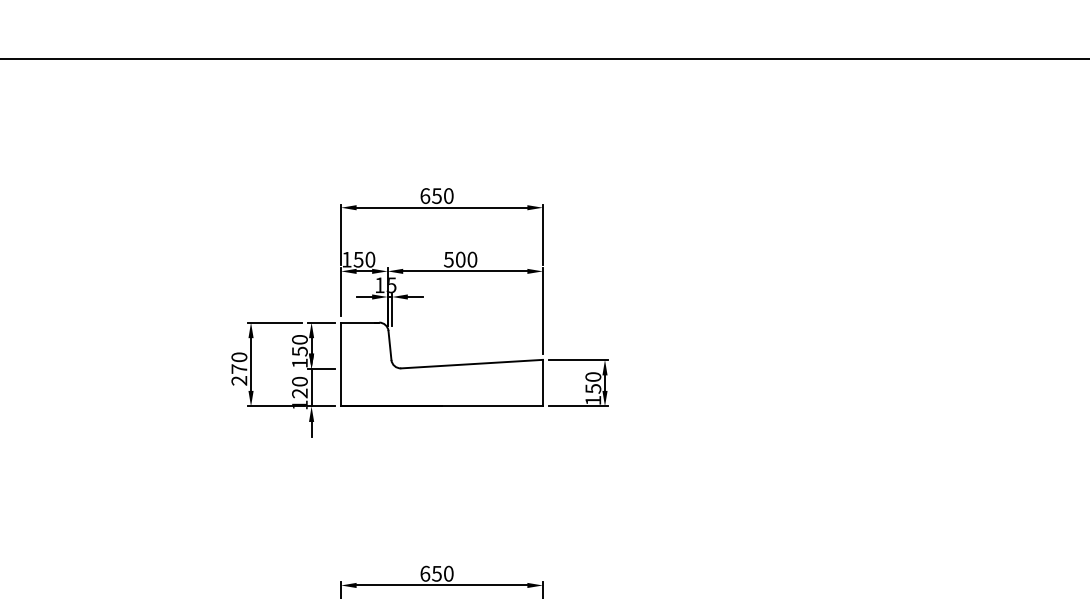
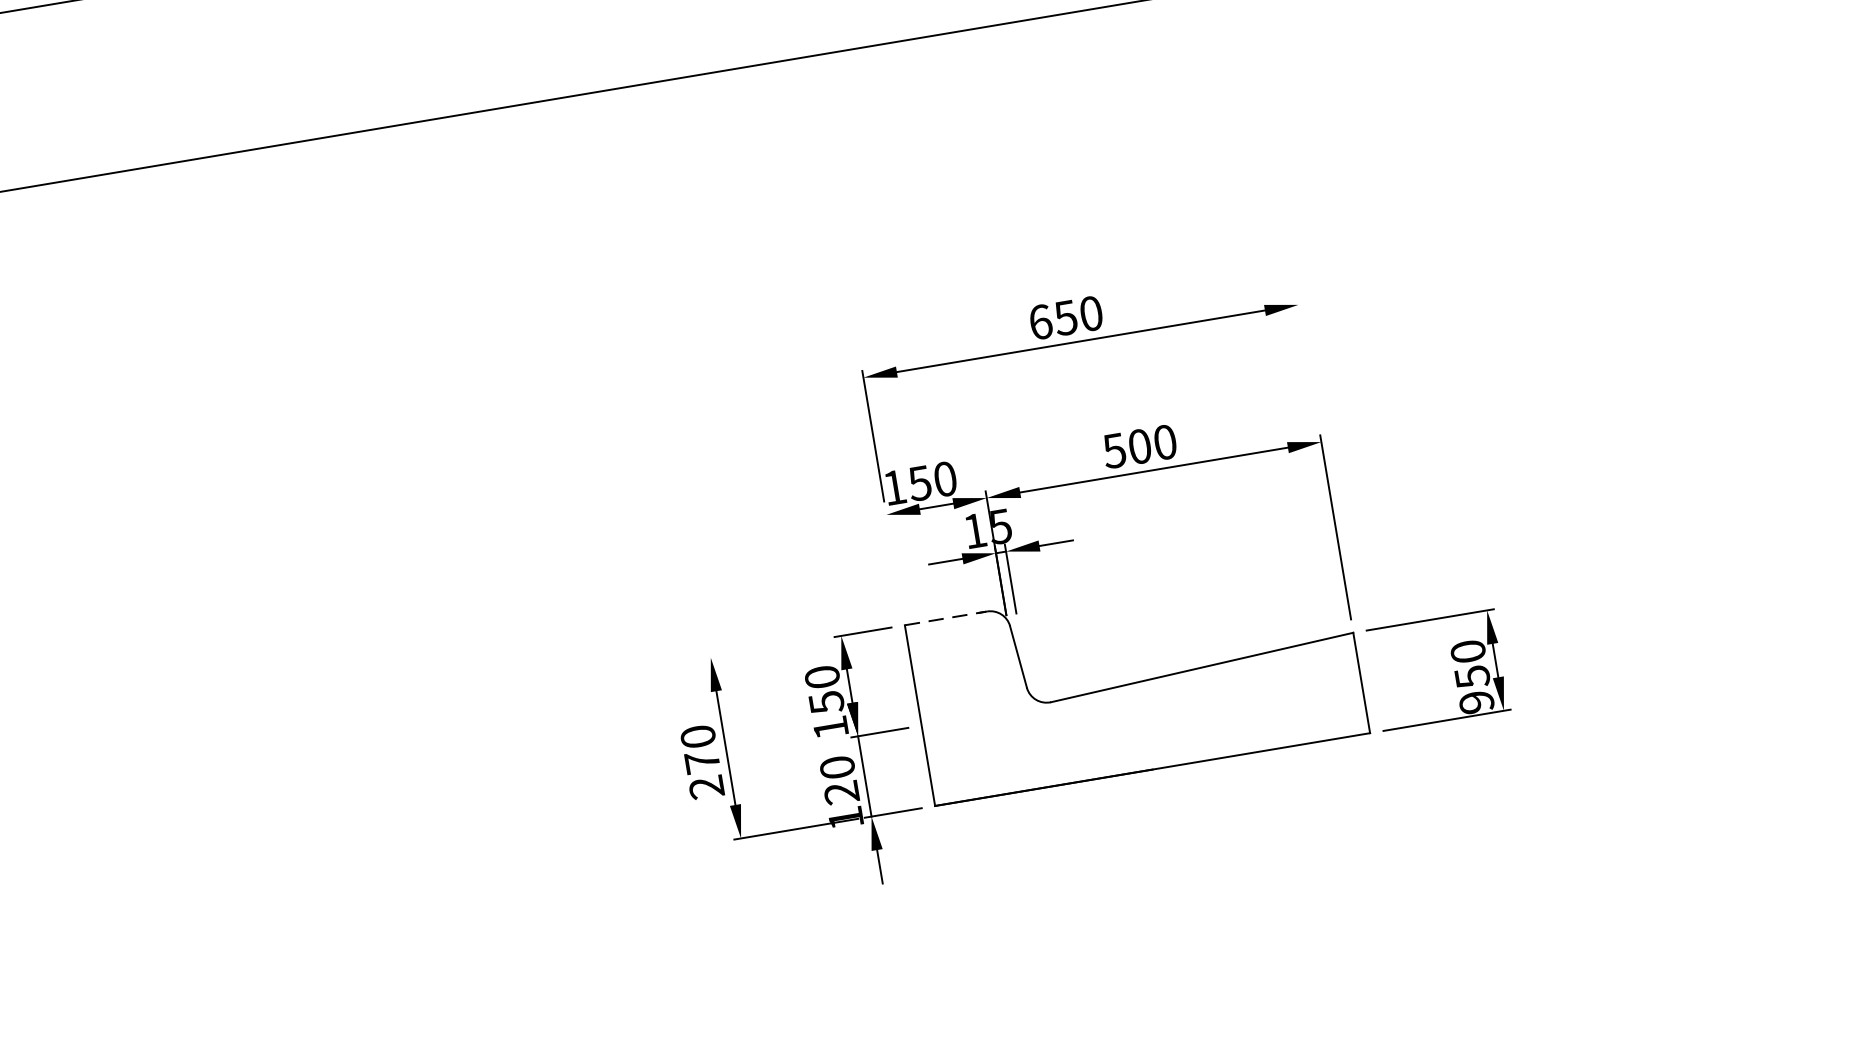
line: (542, 234) -> (1307, 362), removed
line: (341, 292) -> (894, 560), removed
line: (274, 322) -> (761, 649), removed
line: (360, 322) -> (946, 618), solid -> dashed
text: (593, 399) -> (1476, 699), 150 -> 950

